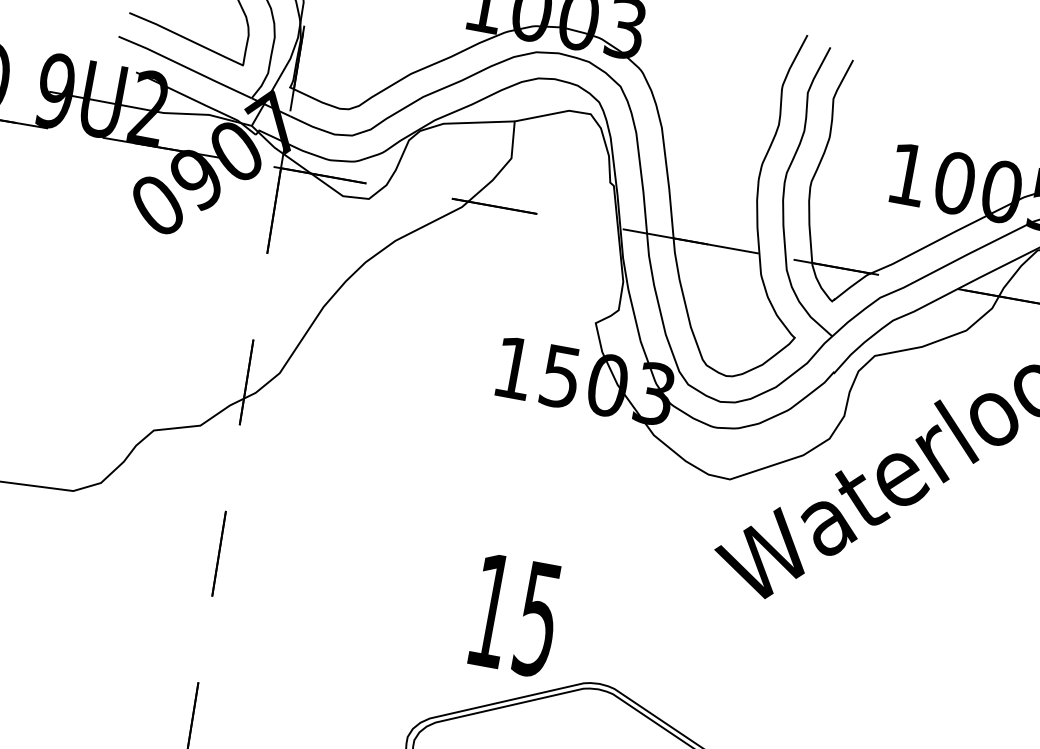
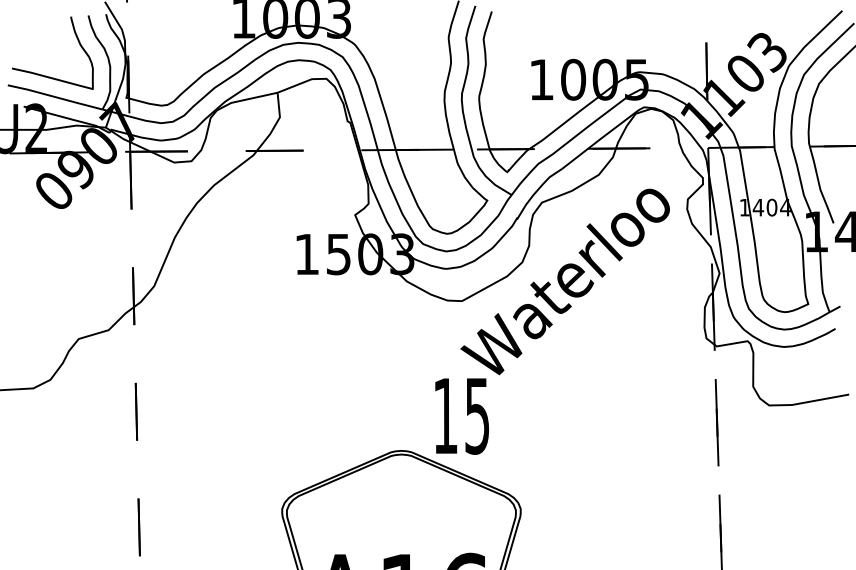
text: (514, 615) -> (461, 416), moved

